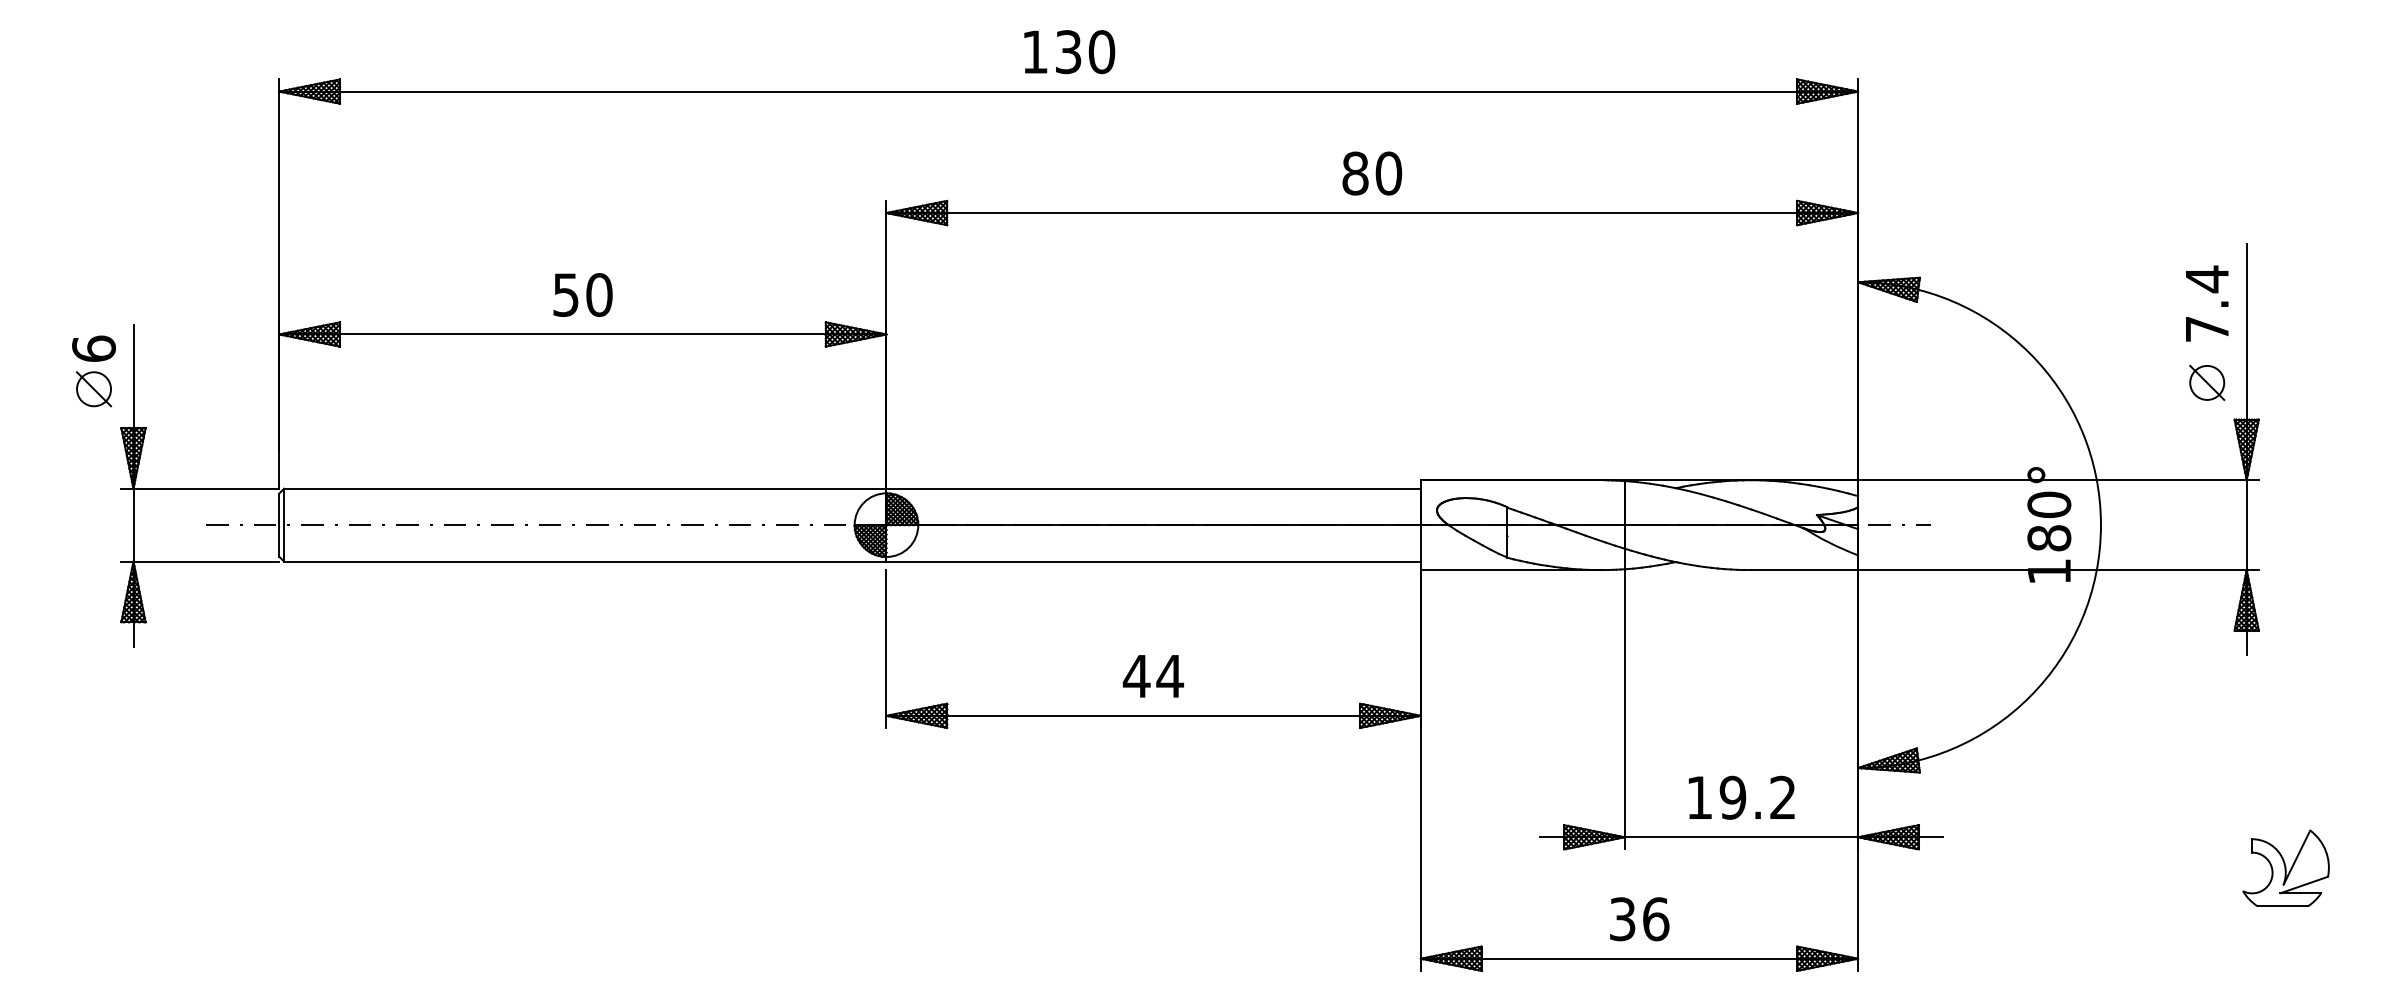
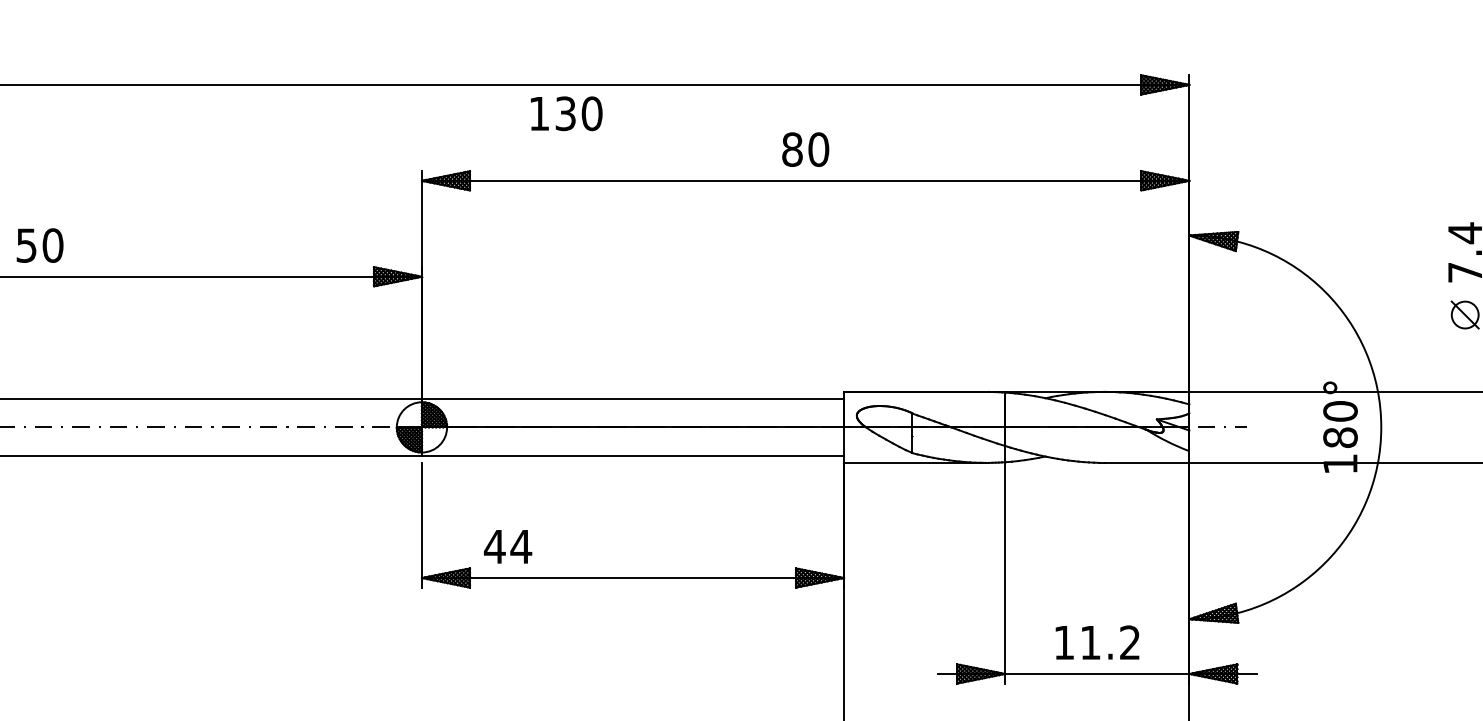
text: (1069, 52) -> (566, 114), moved
text: (582, 294) -> (39, 245), moved
text: (1152, 676) -> (507, 546), moved
text: (1732, 797) -> (1090, 642), 19.2 -> 11.2

